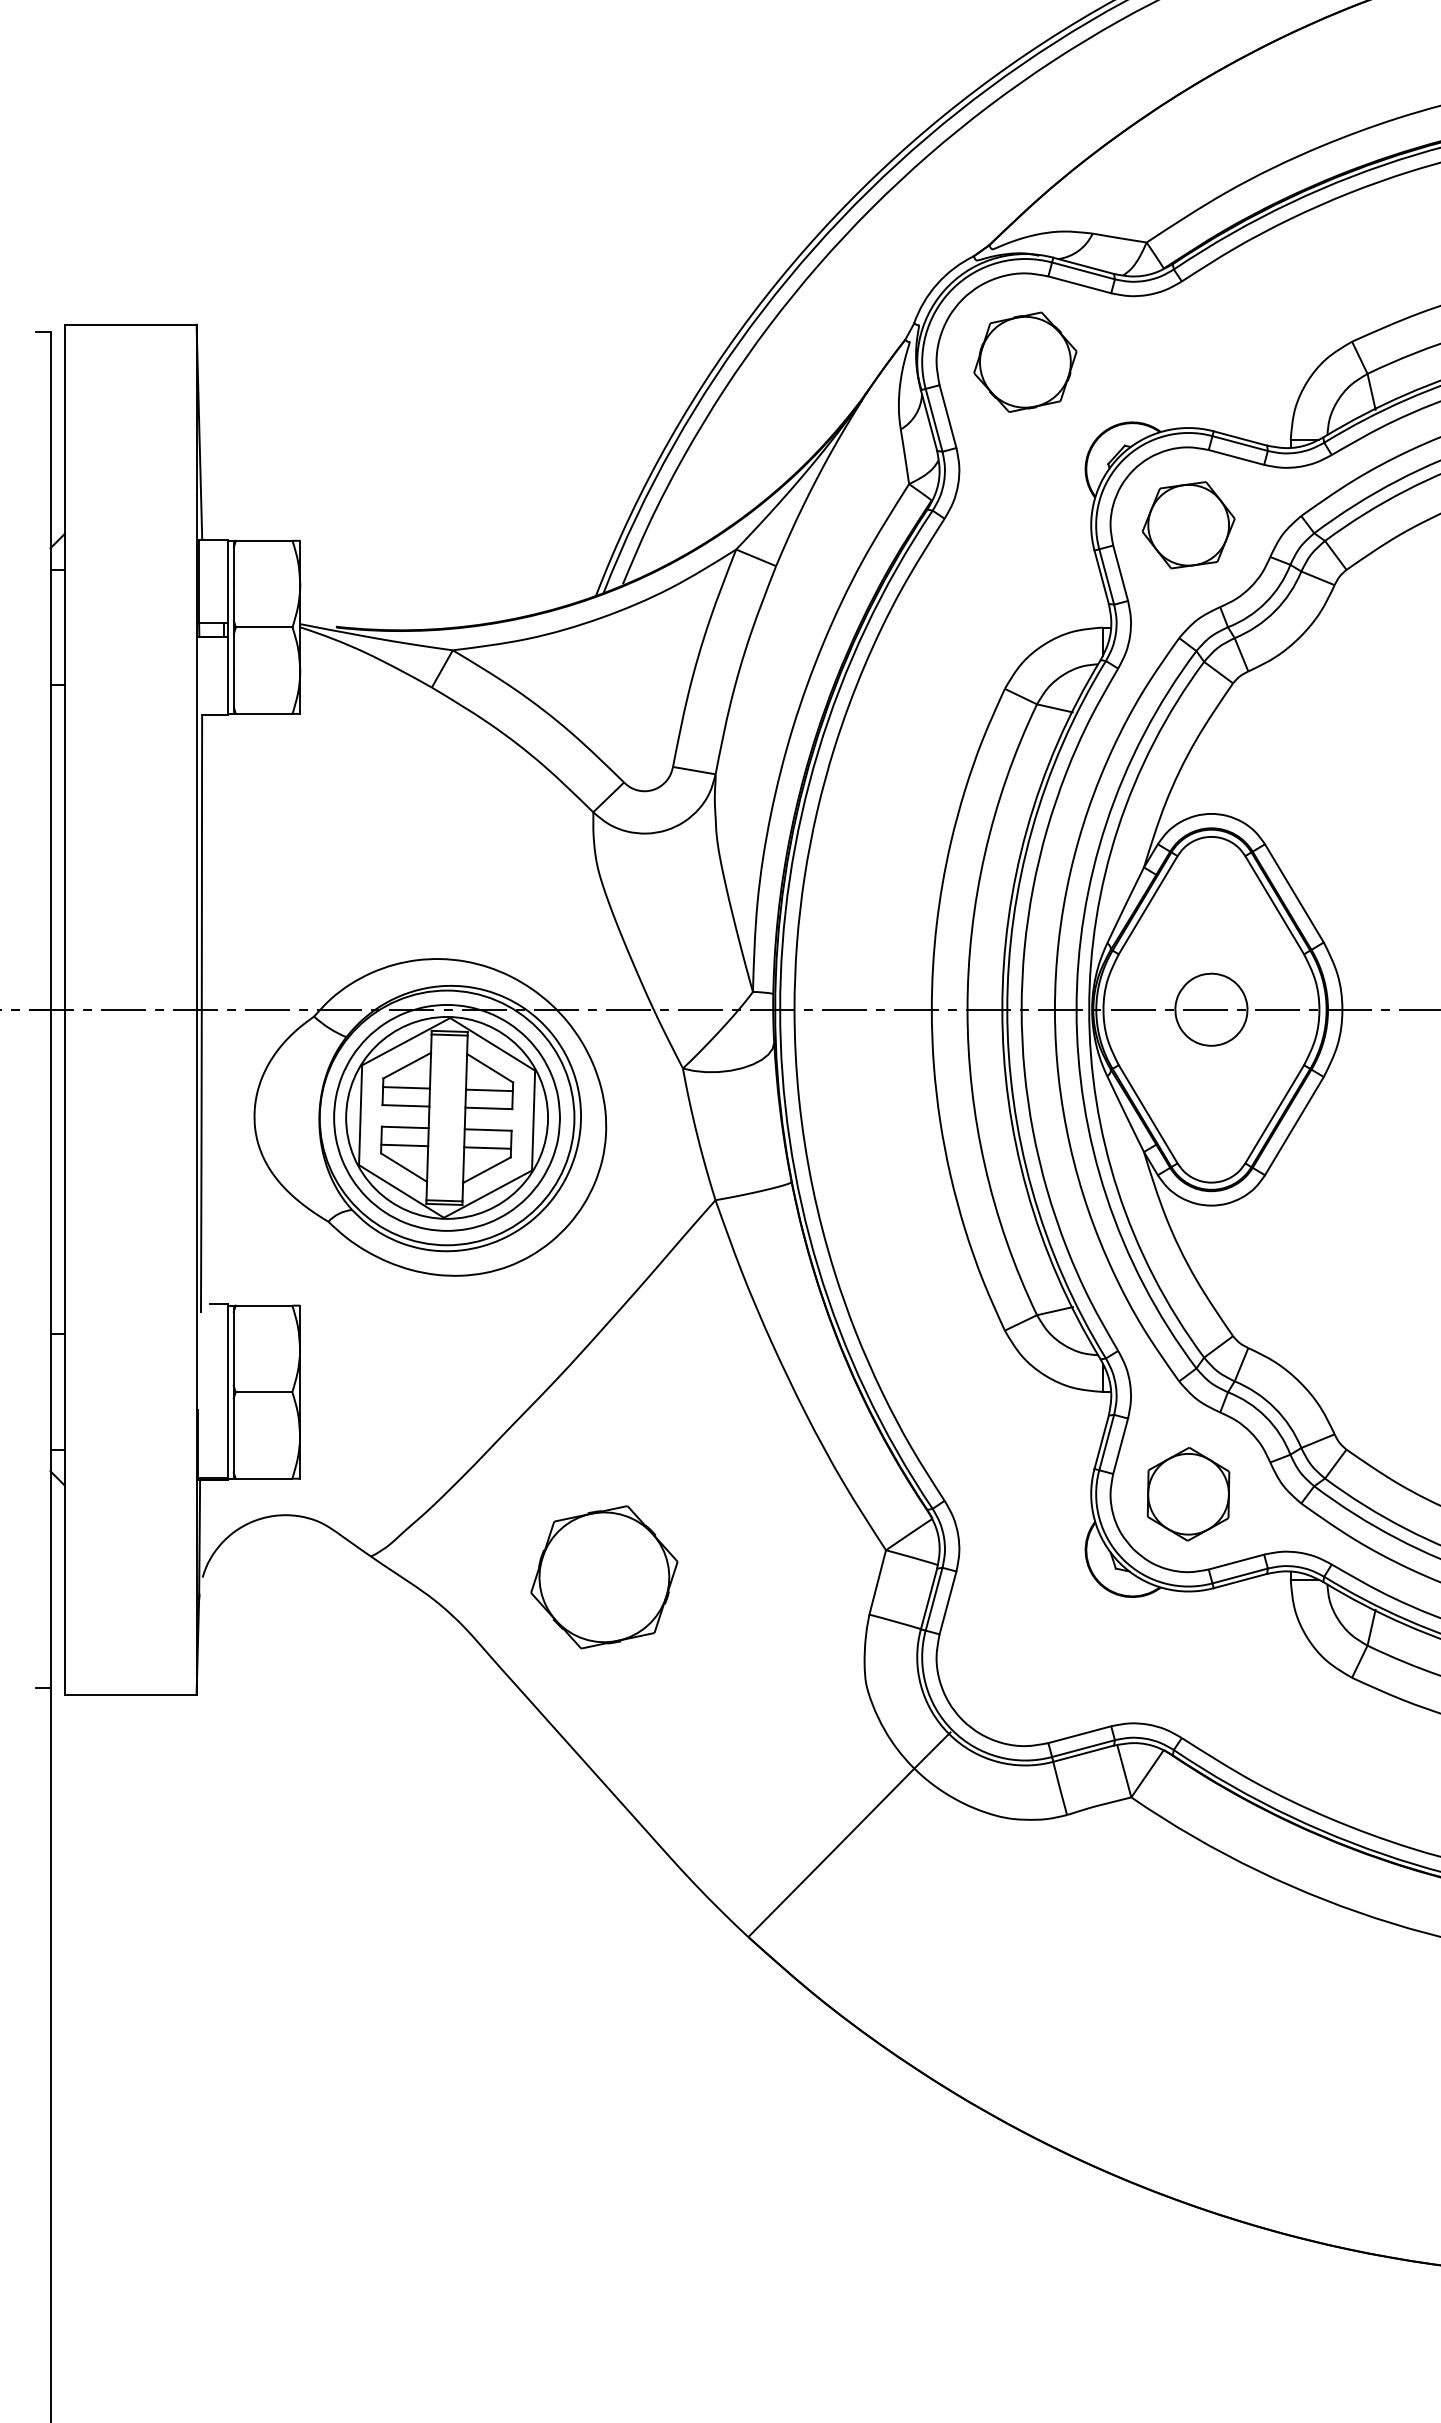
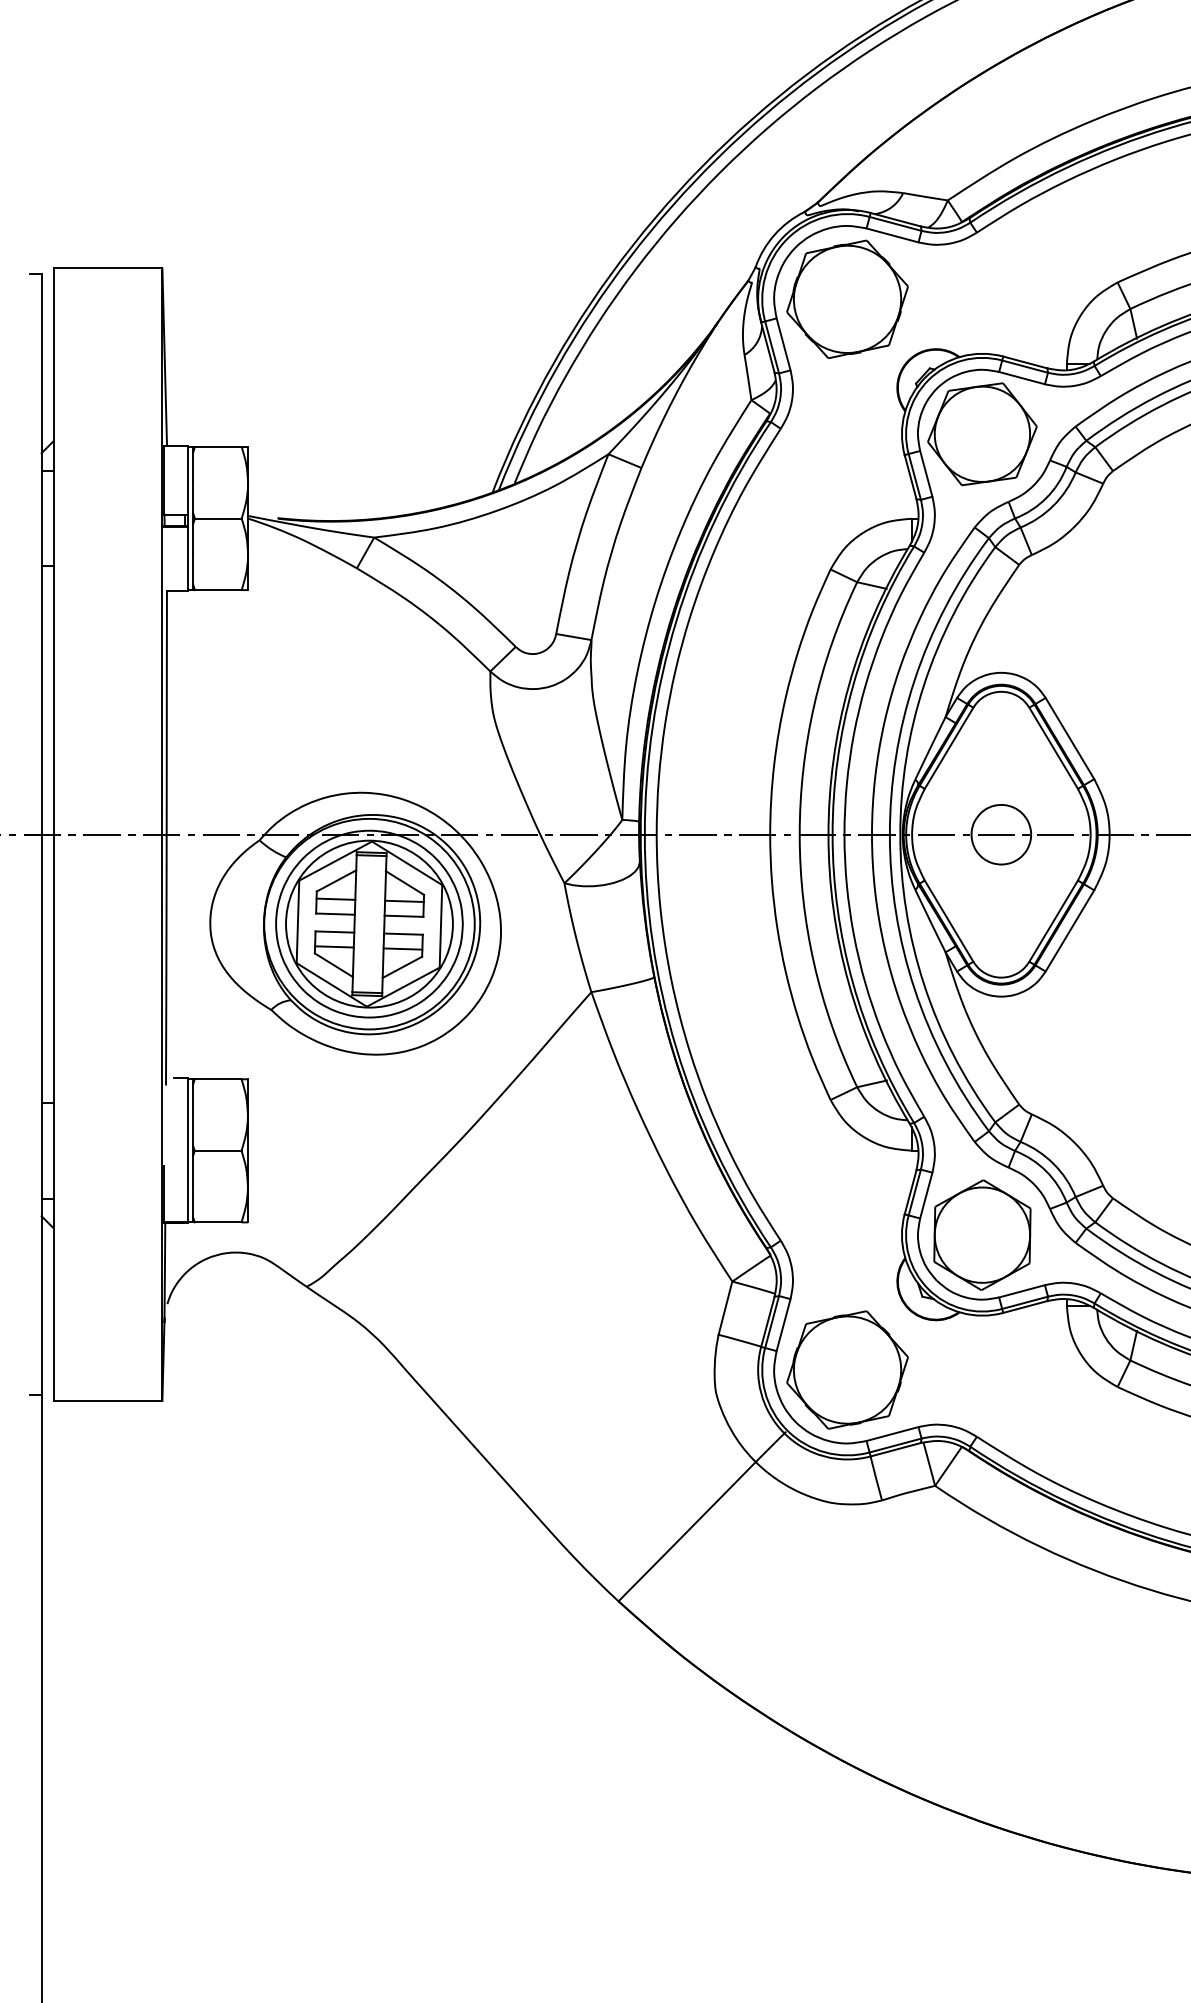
part: (1025, 362) -> (847, 299), size x1.43
part: (1188, 524) -> (982, 433), size x1.43
part: (1188, 1494) -> (982, 1235), size x1.43
part: (604, 1577) -> (847, 1370), moved

